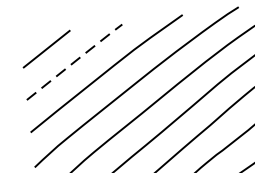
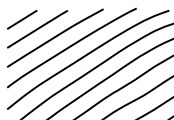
line: (77, 60) -> (39, 28), dashed -> solid

